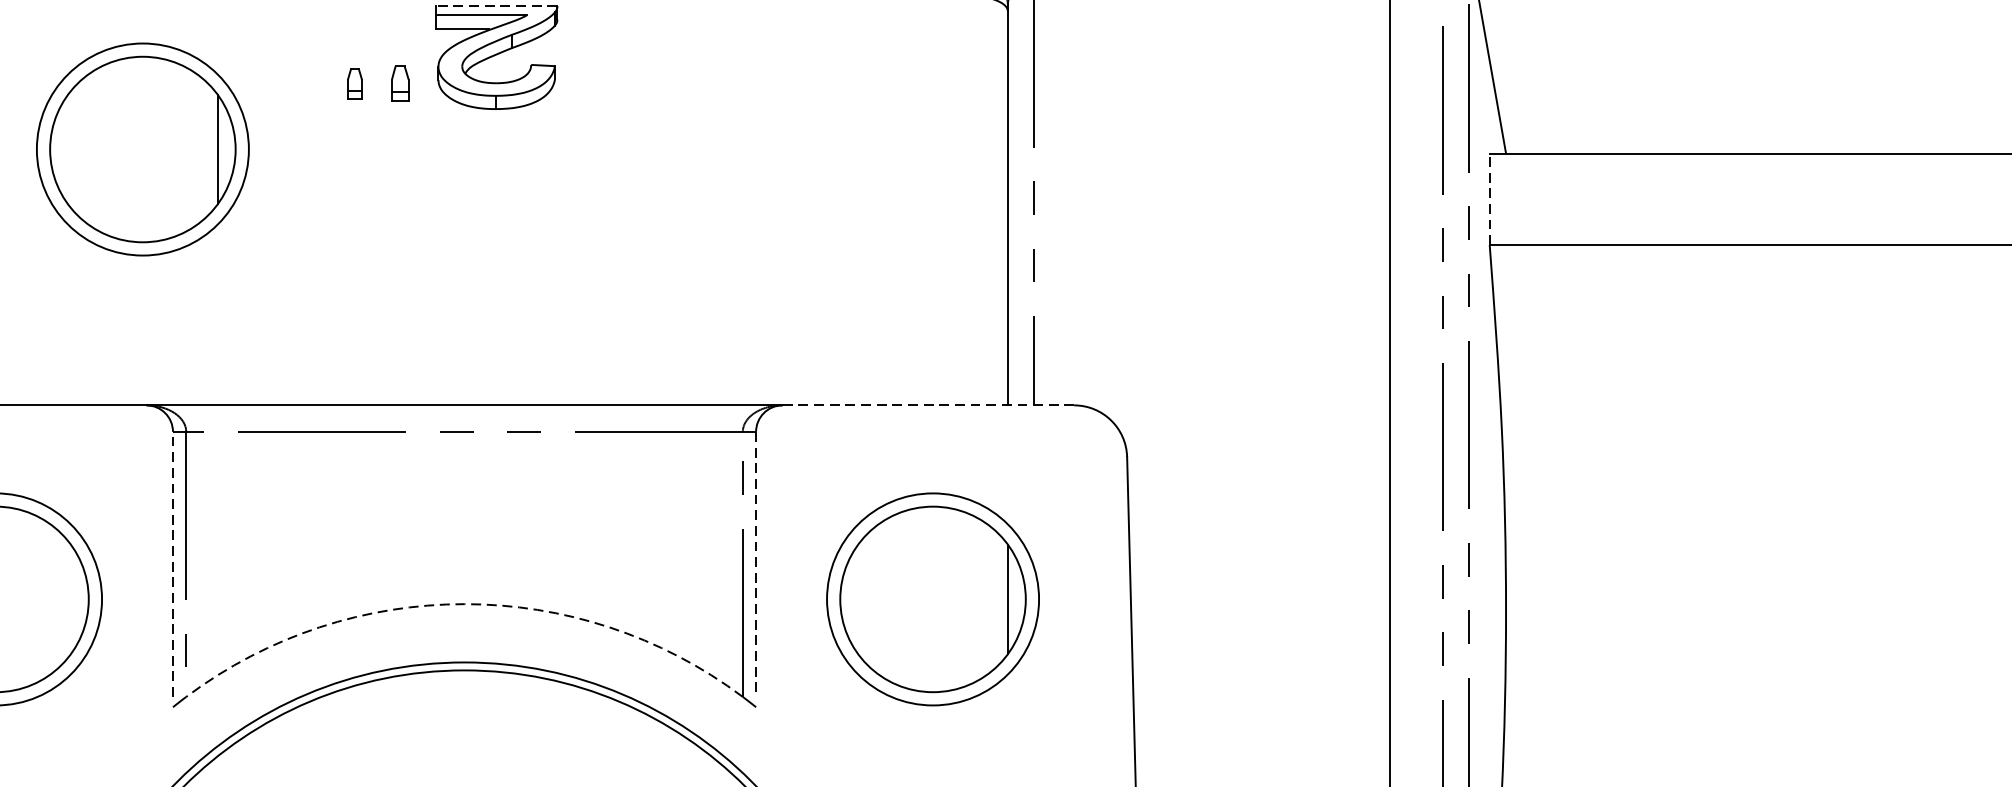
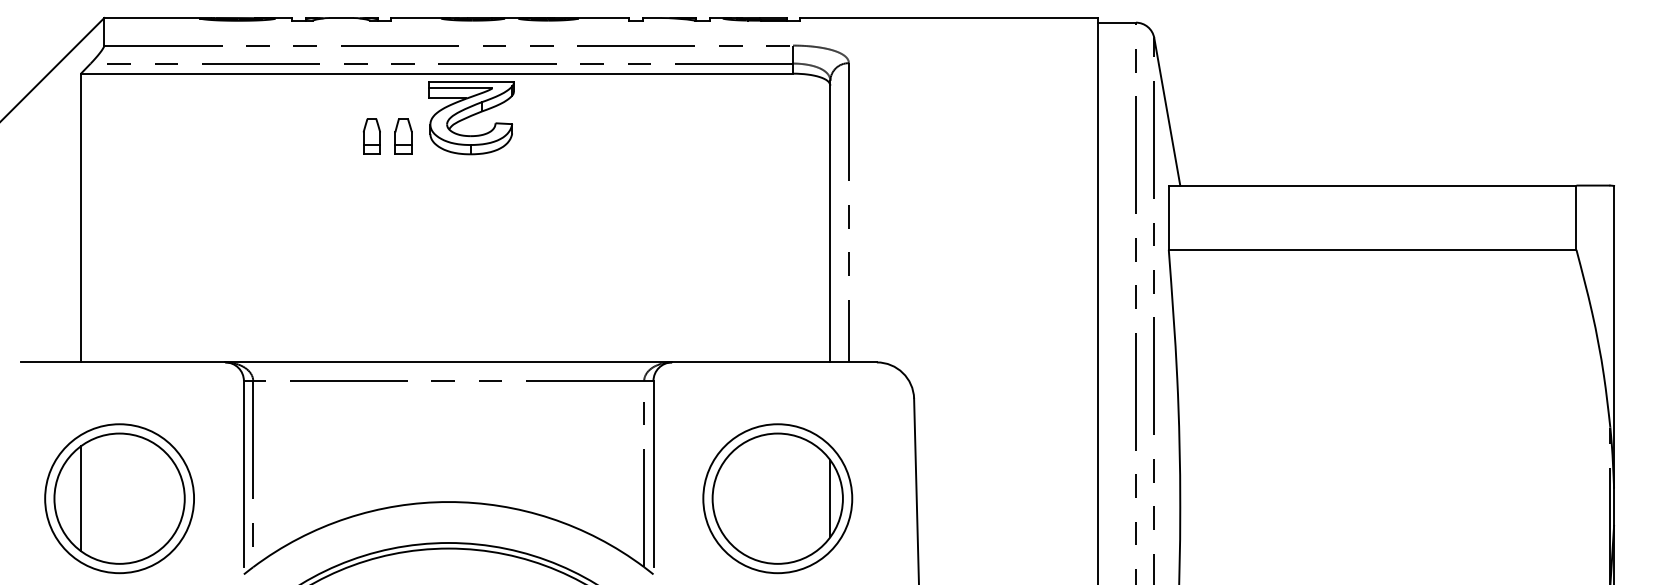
line: (496, 5) -> (471, 81), dashed -> solid
part: (354, 83) -> (371, 136), size x1.67
part: (400, 83) -> (403, 136), size x1.43
part: (142, 149) -> (222, 182), removed
line: (1489, 199) -> (1168, 217), dashed -> solid
line: (929, 405) -> (775, 362), dashed -> solid
line: (172, 563) -> (243, 473), dashed -> solid
line: (756, 564) -> (653, 474), dashed -> solid
arc: (464, 604) -> (448, 502), dashed -> solid

